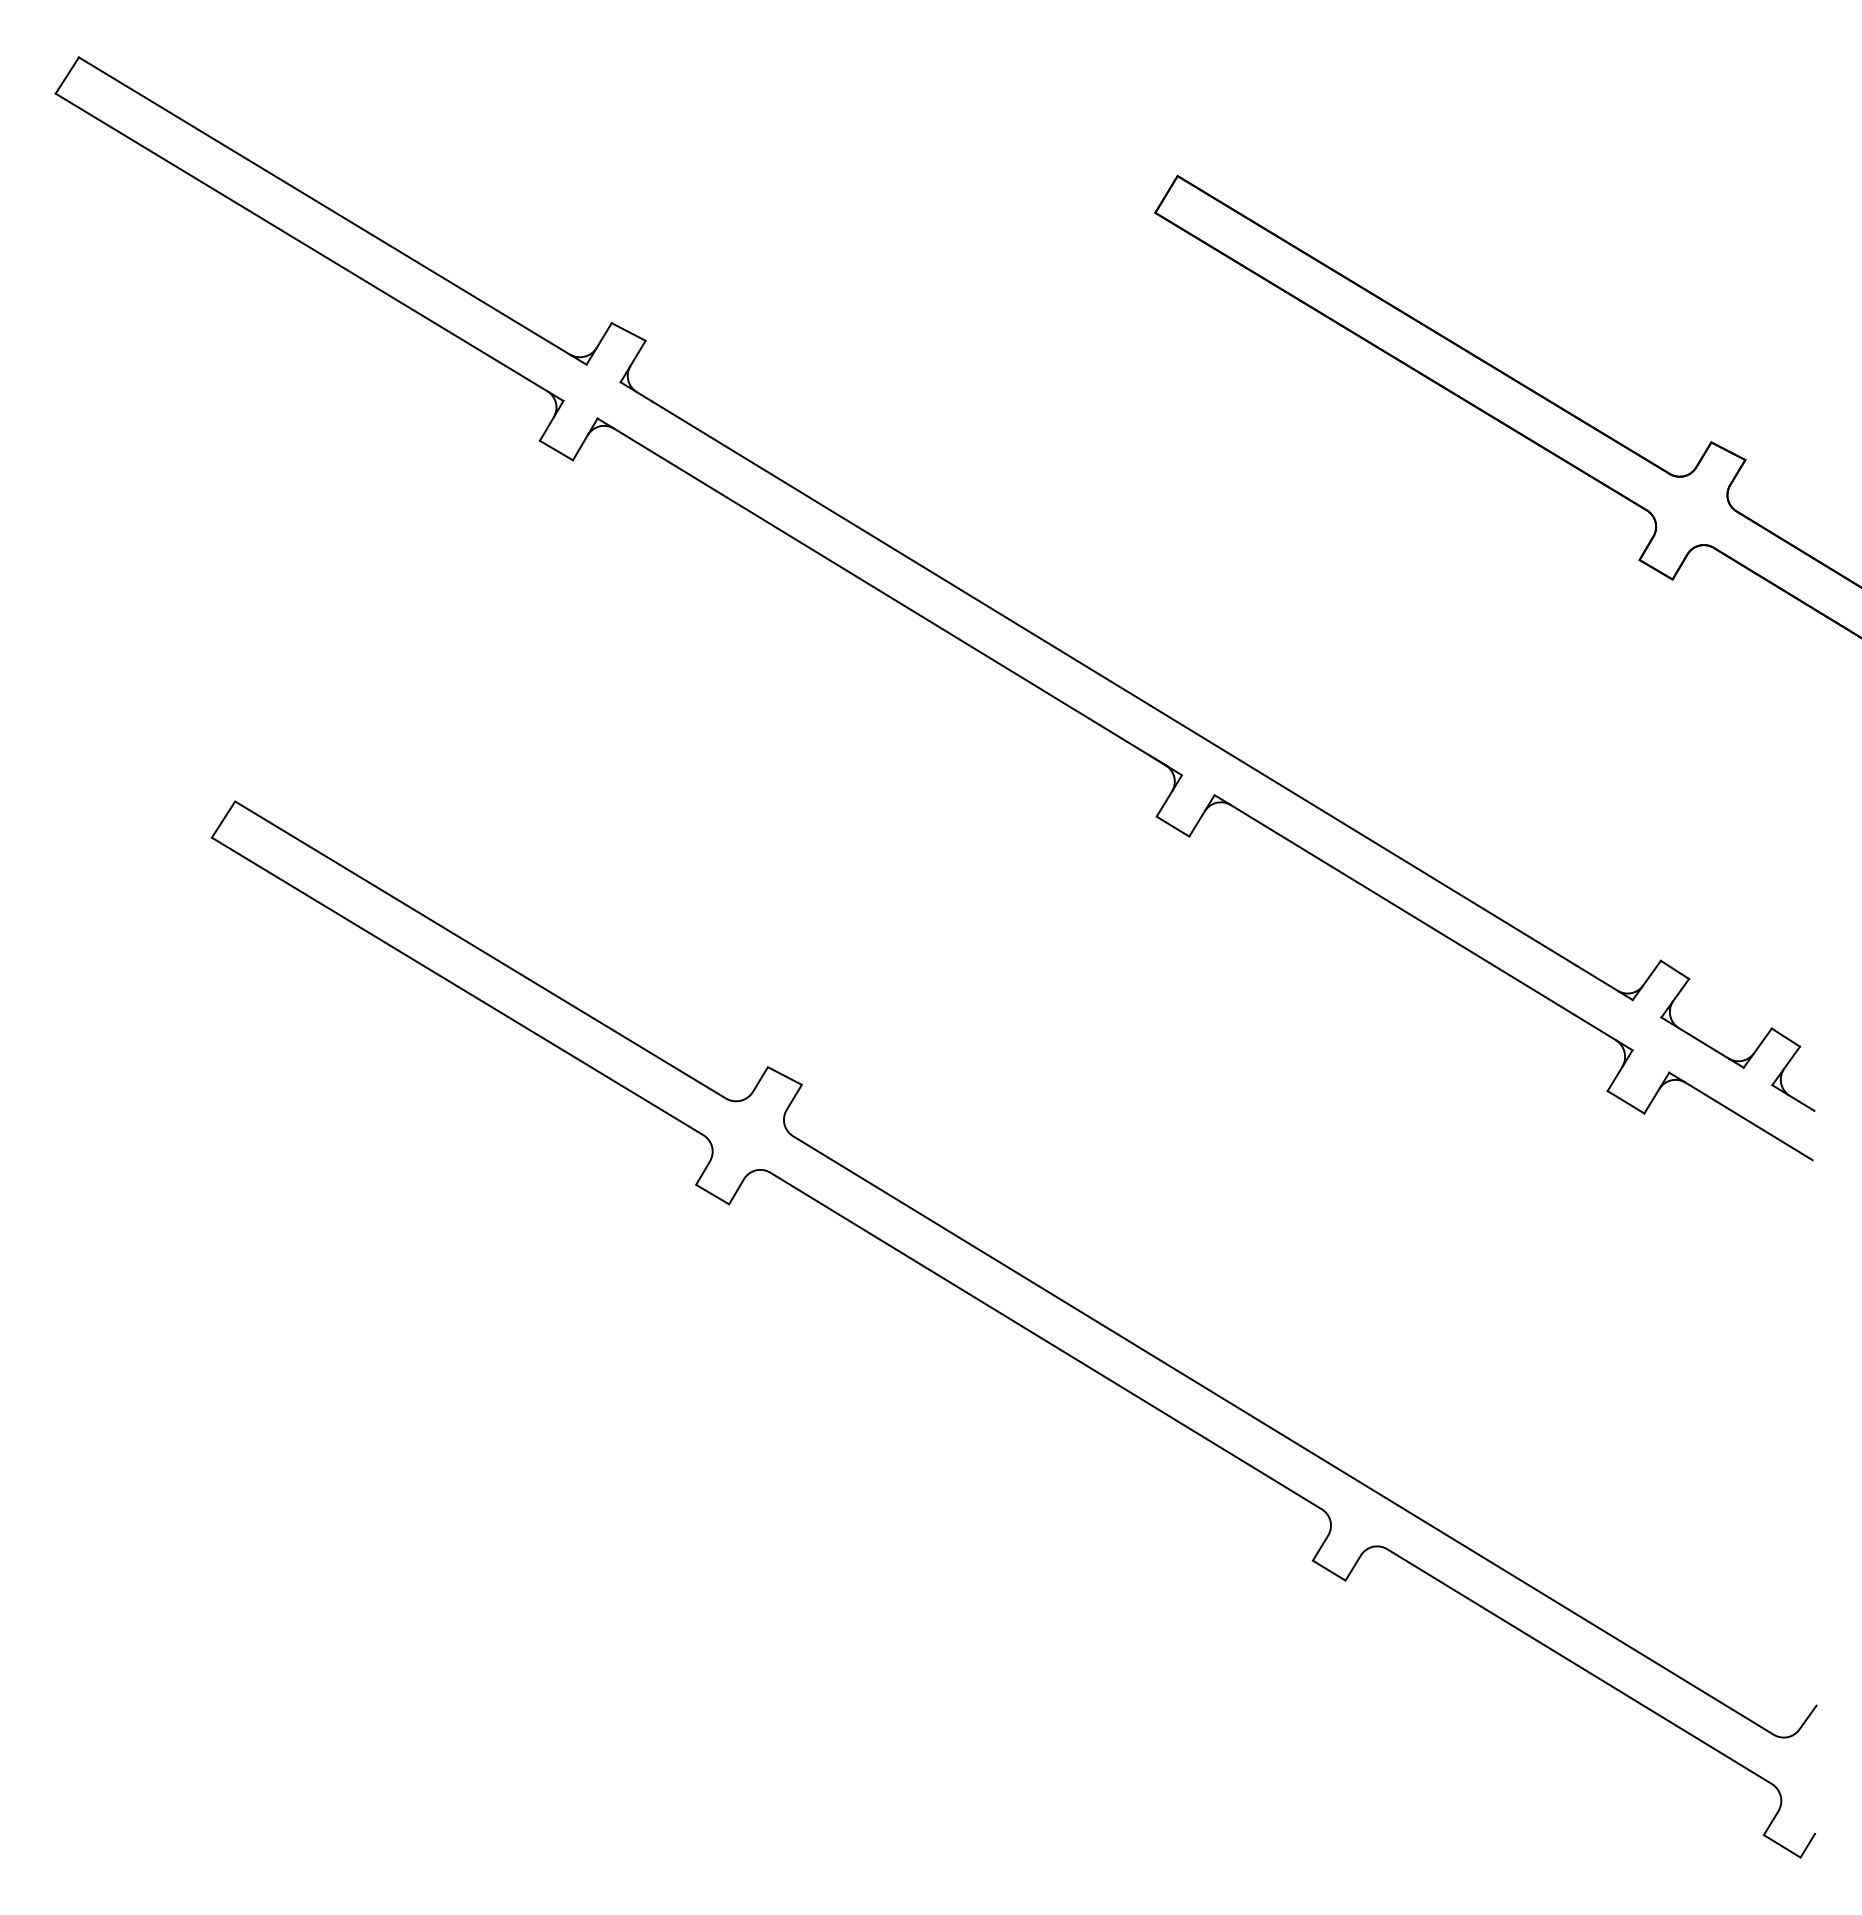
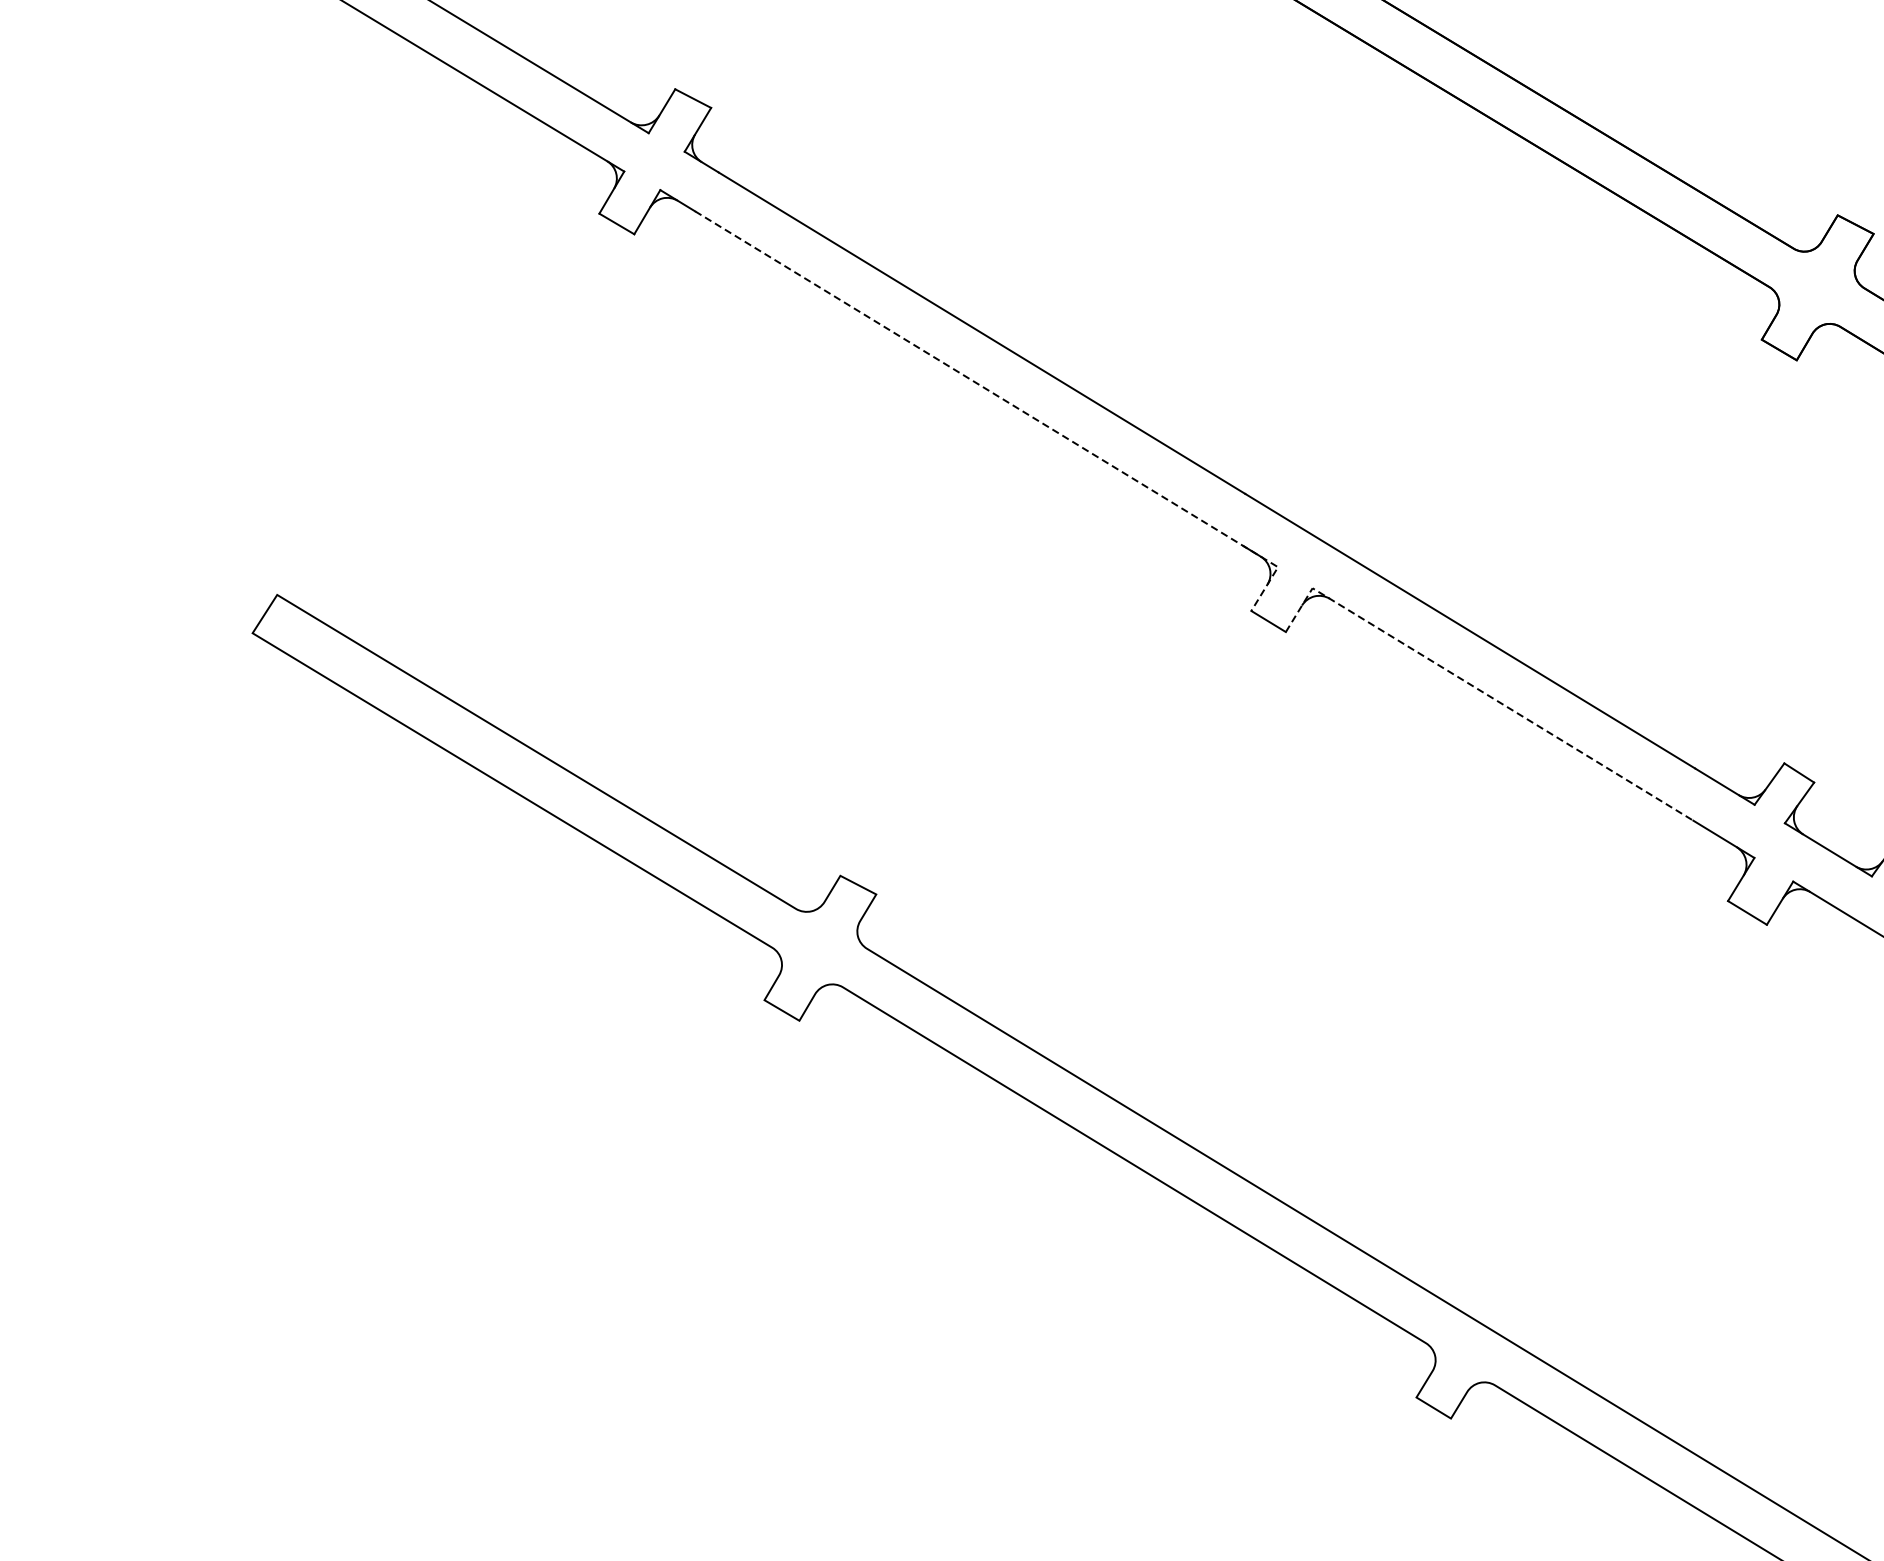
line: (927, 620) -> (1009, 403), solid -> dashed
line: (1373, 892) -> (1480, 691), solid -> dashed

